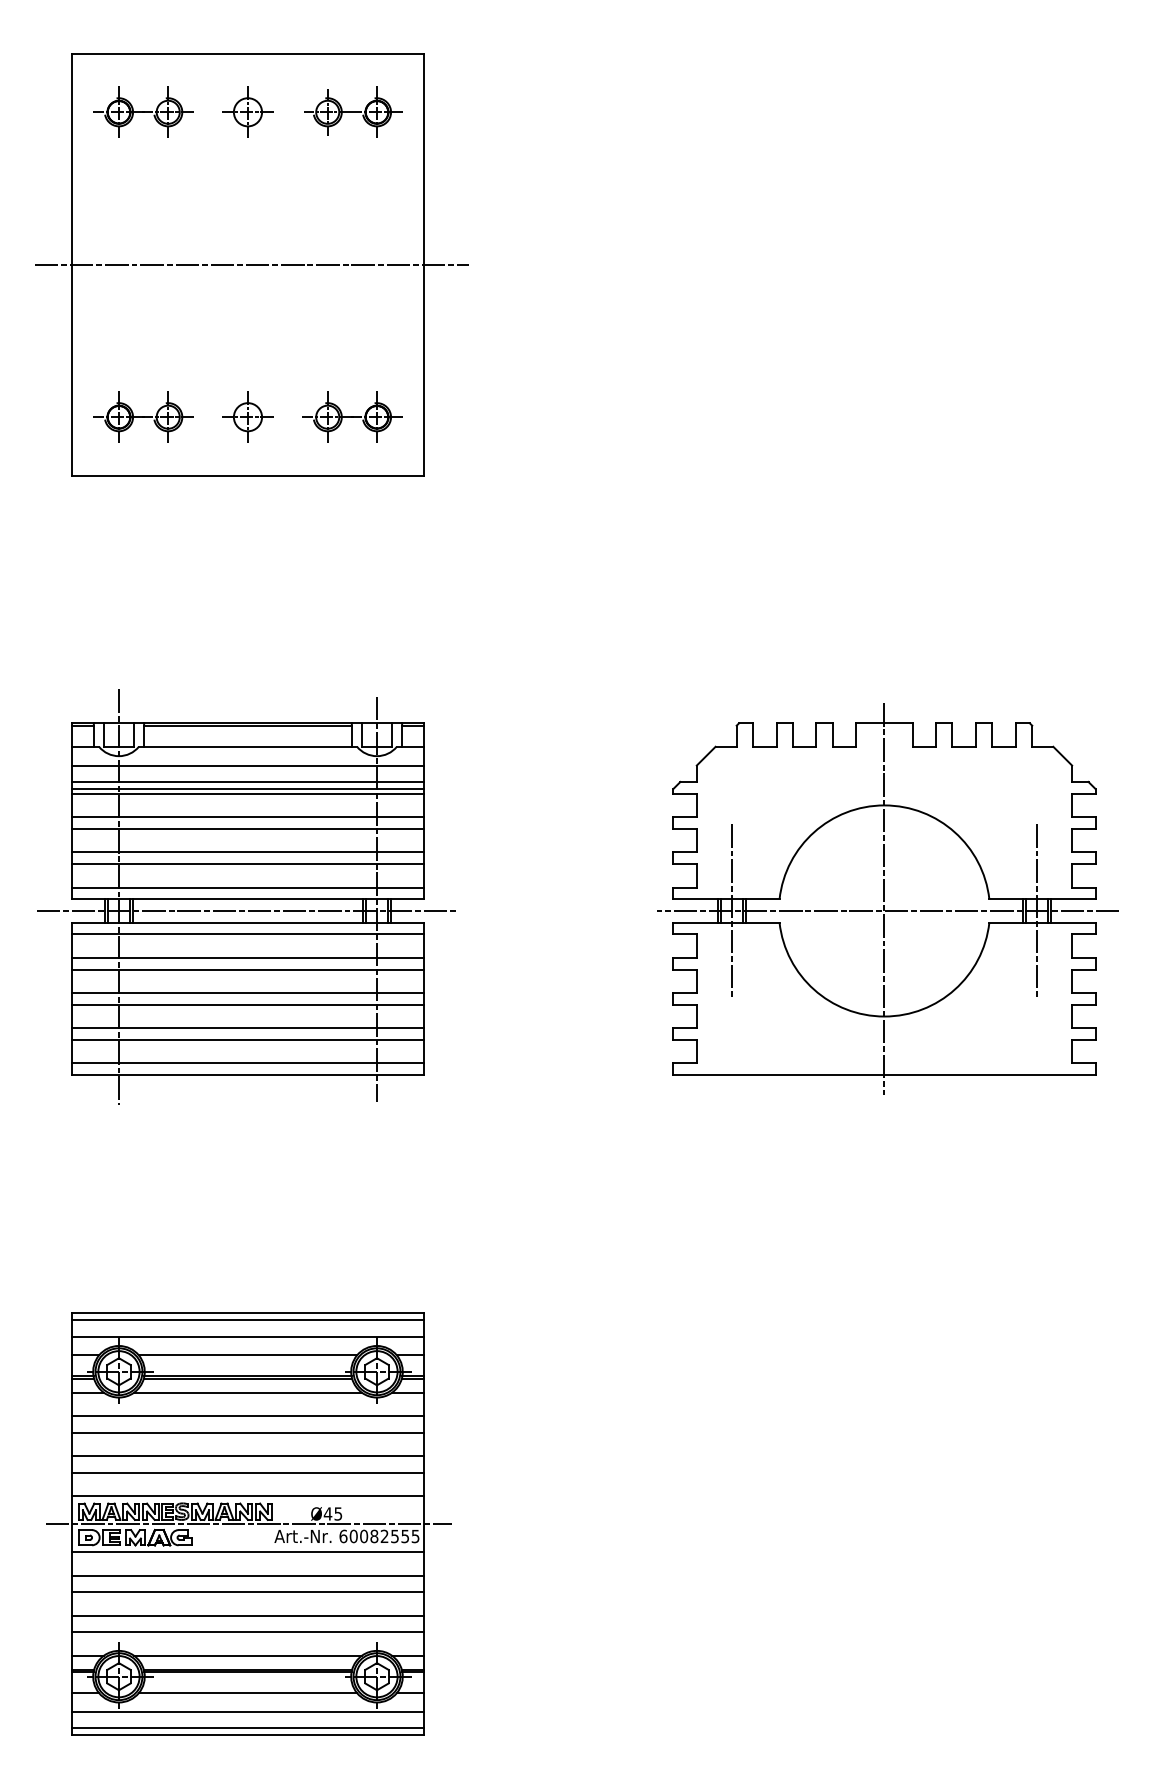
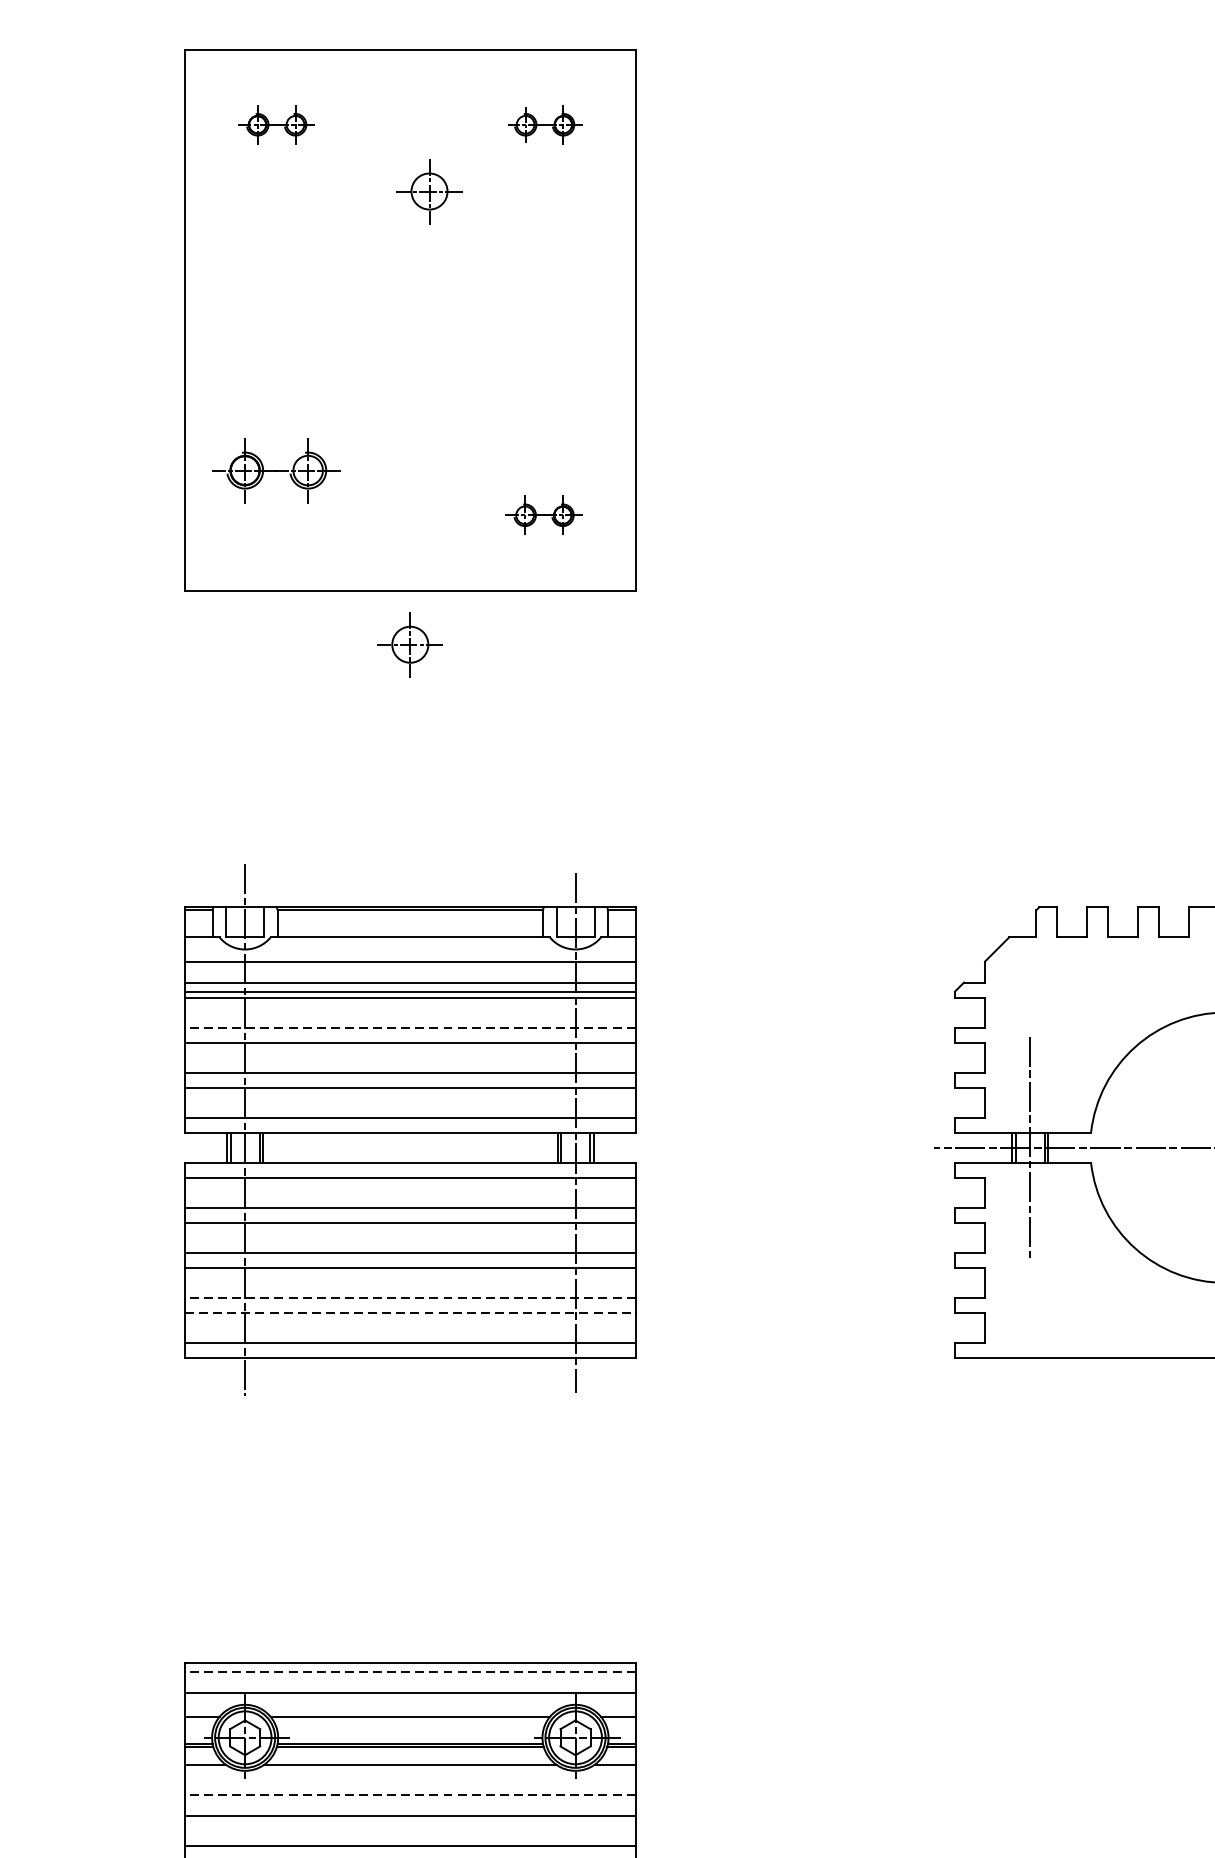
part: (143, 111) -> (276, 123), size x0.6
part: (247, 111) -> (428, 190), moved
part: (353, 111) -> (545, 123), size x0.6
line: (251, 264) -> (414, 319), removed
part: (143, 416) -> (276, 469), moved
part: (247, 416) -> (409, 643), moved
part: (352, 416) -> (544, 514), size x0.6
line: (247, 817) -> (409, 1028), solid -> dashed
line: (246, 910) -> (408, 1147), removed
line: (247, 1028) -> (409, 1298), solid -> dashed
line: (247, 1039) -> (409, 1312), solid -> dashed
line: (247, 1320) -> (409, 1672), solid -> dashed
line: (247, 1416) -> (409, 1795), solid -> dashed

